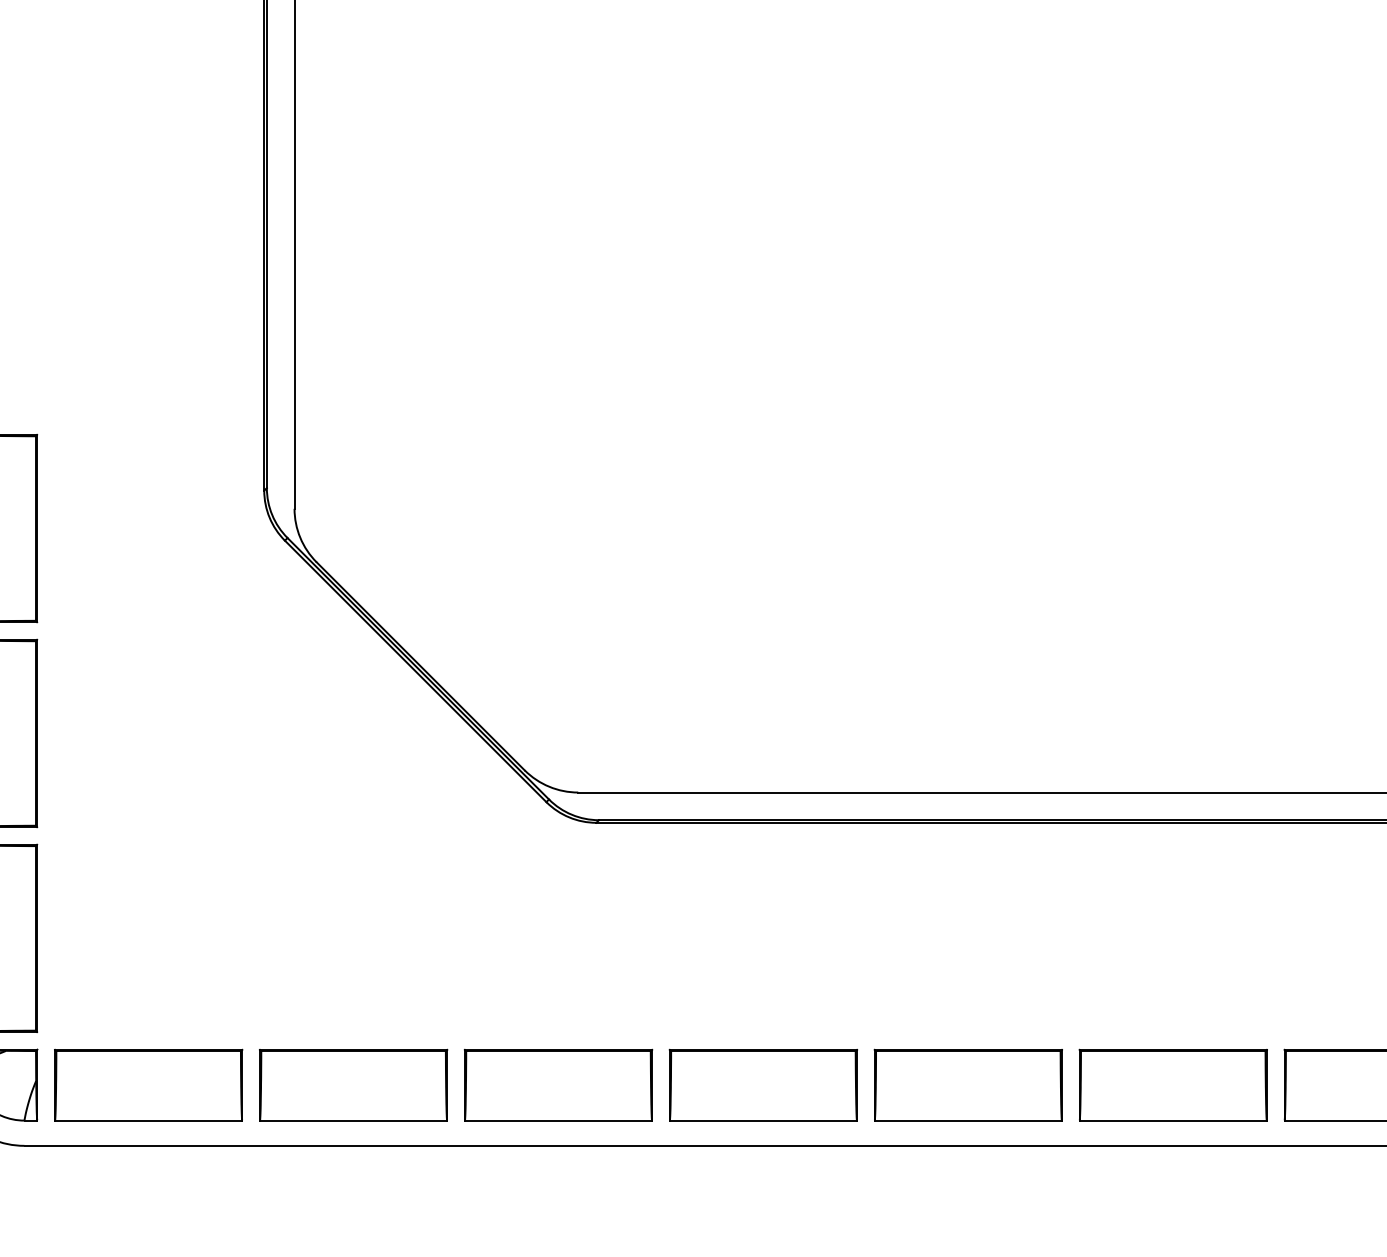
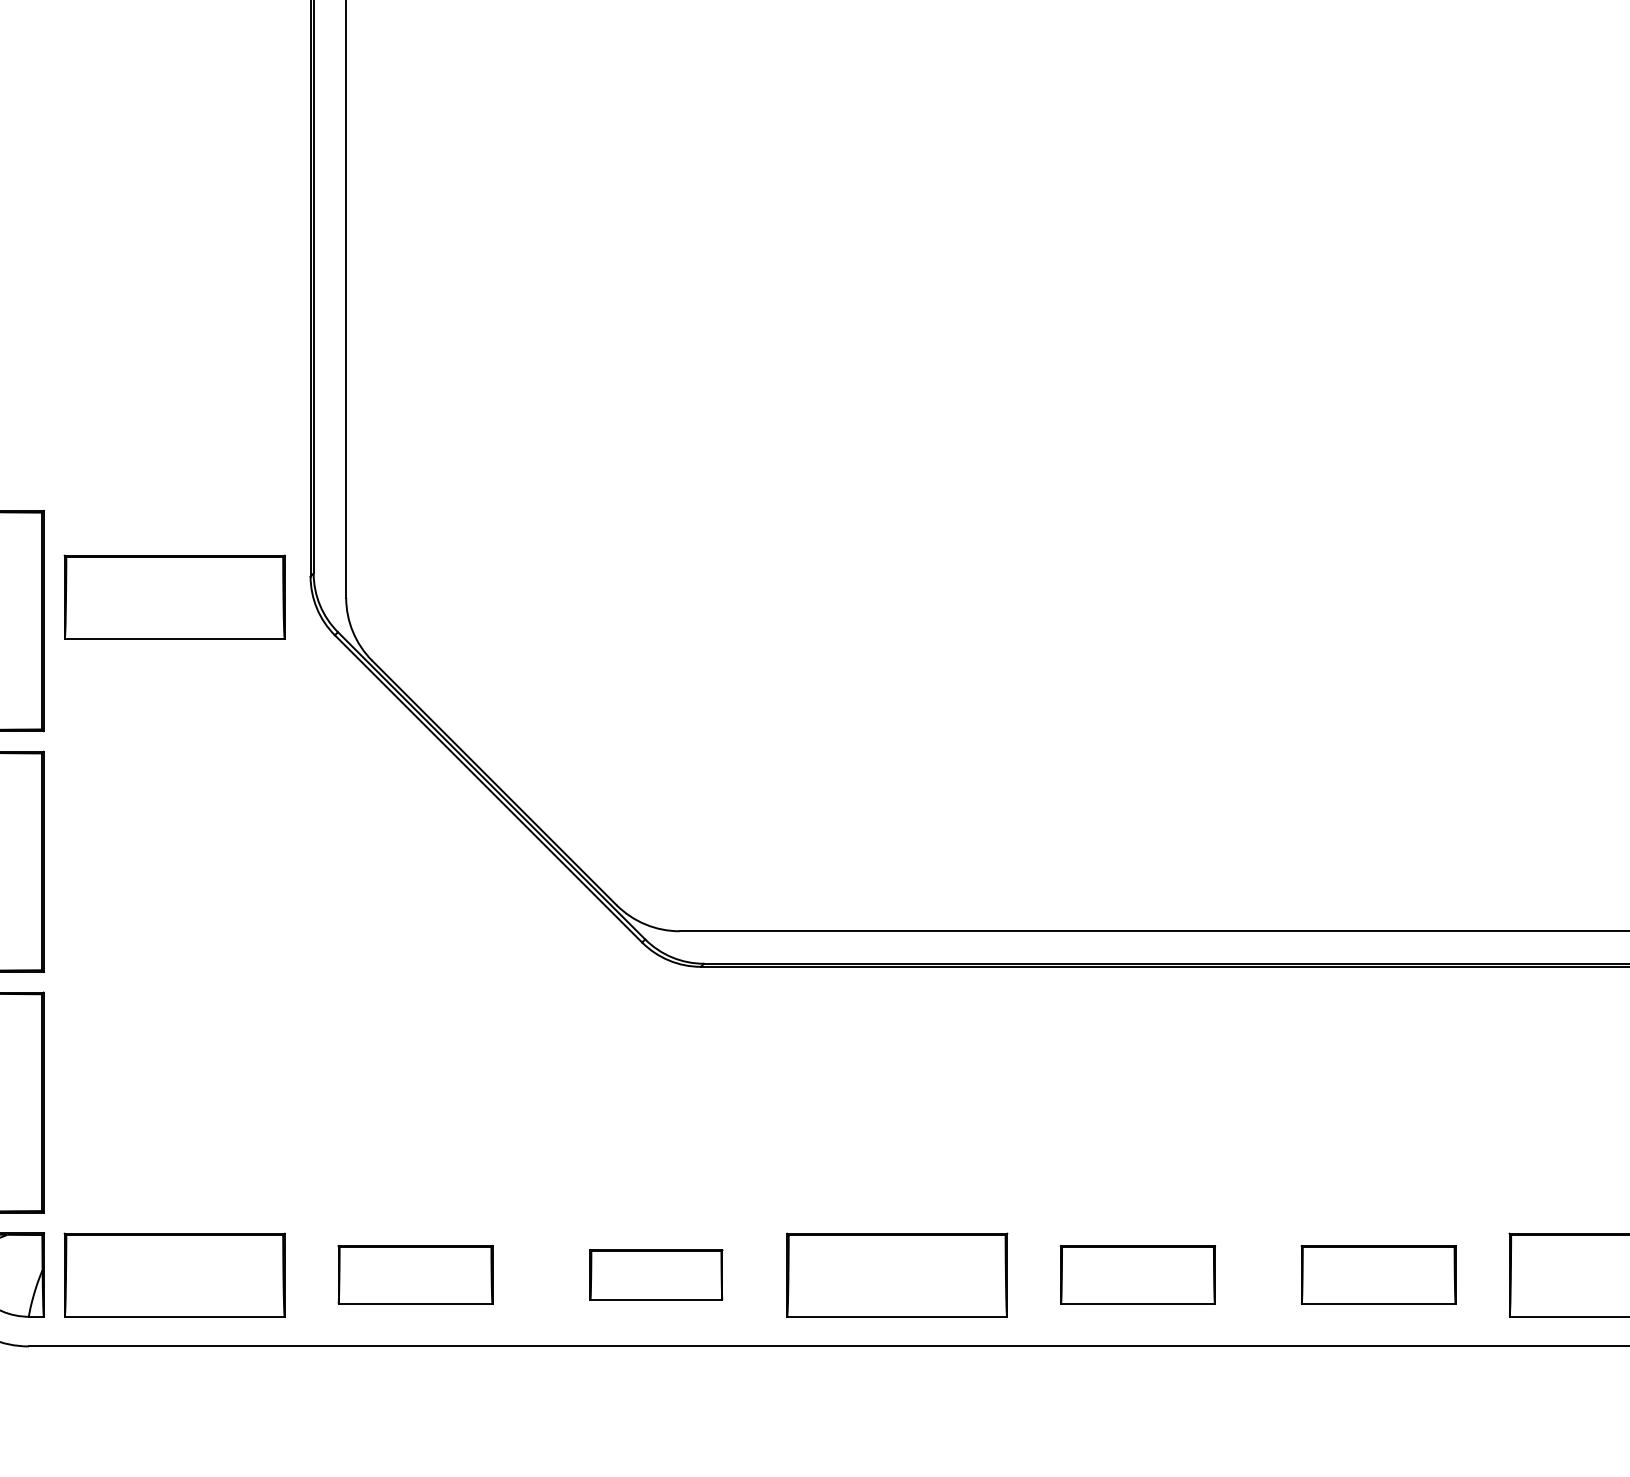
part: (148, 507) -> (174, 596), added
part: (353, 1084) -> (415, 1274), size x0.7
part: (558, 1084) -> (656, 1274), size x0.6
part: (967, 1084) -> (1137, 1274), size x0.7
part: (1173, 1084) -> (1378, 1274), size x0.7

